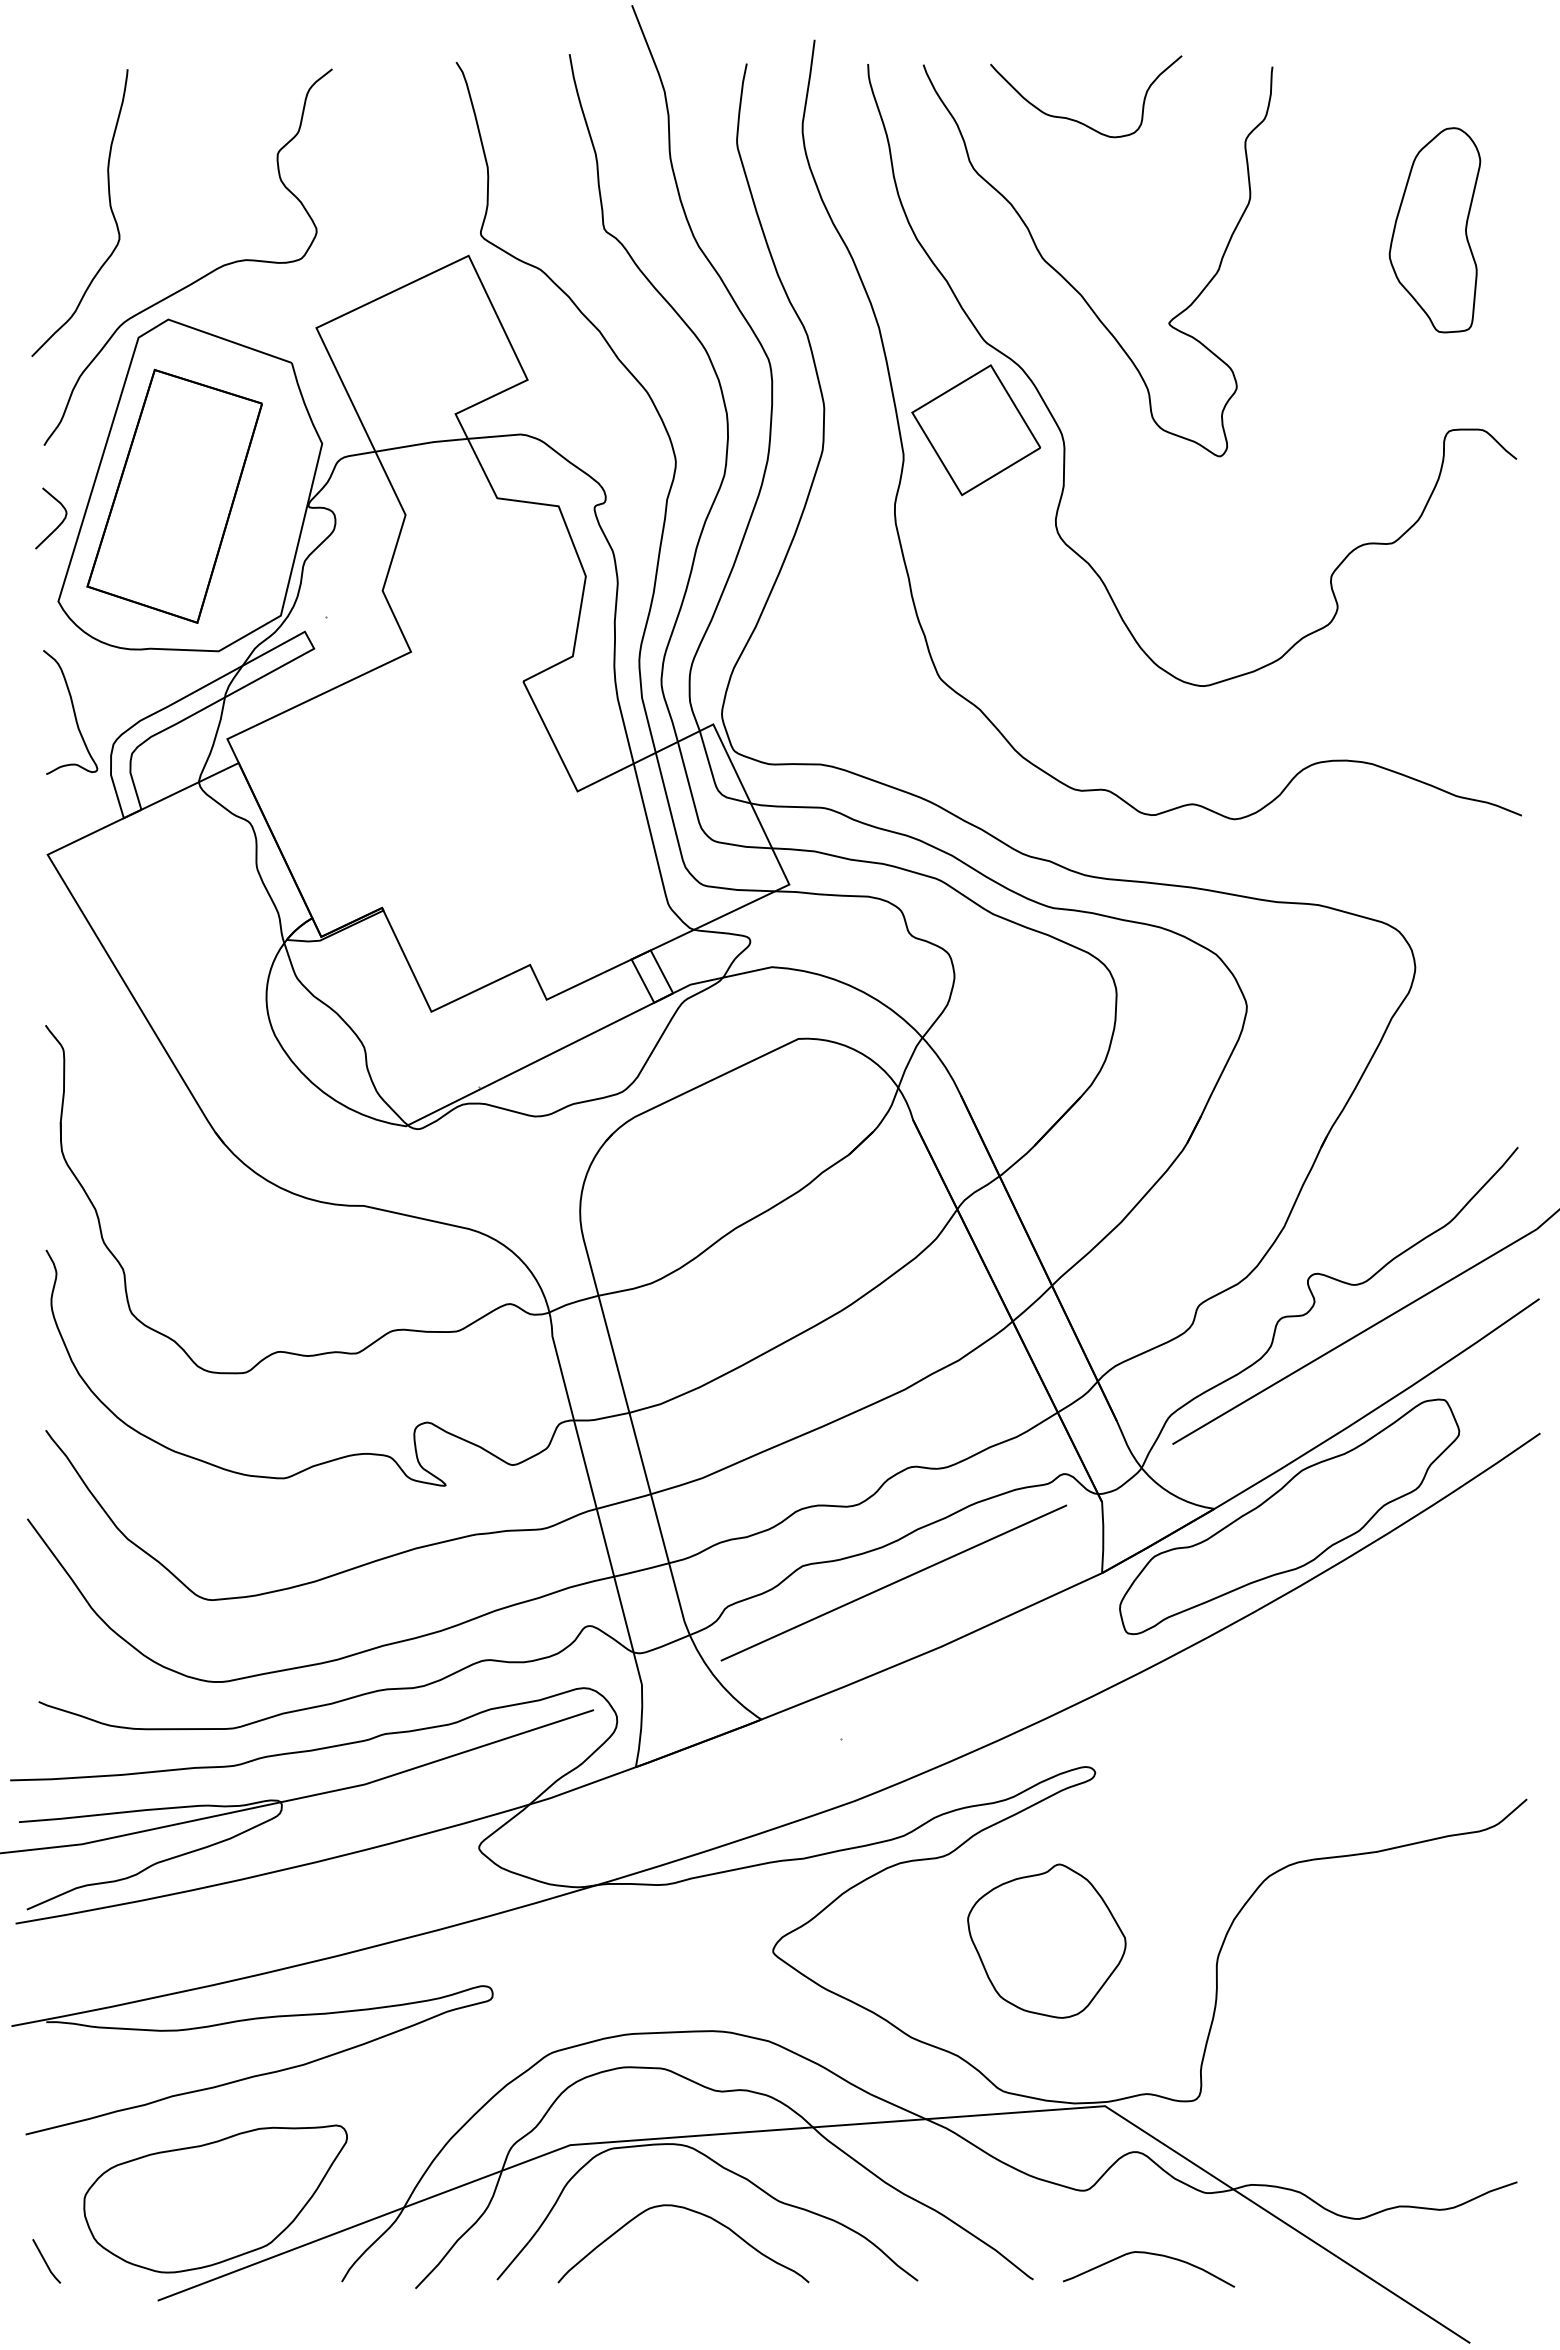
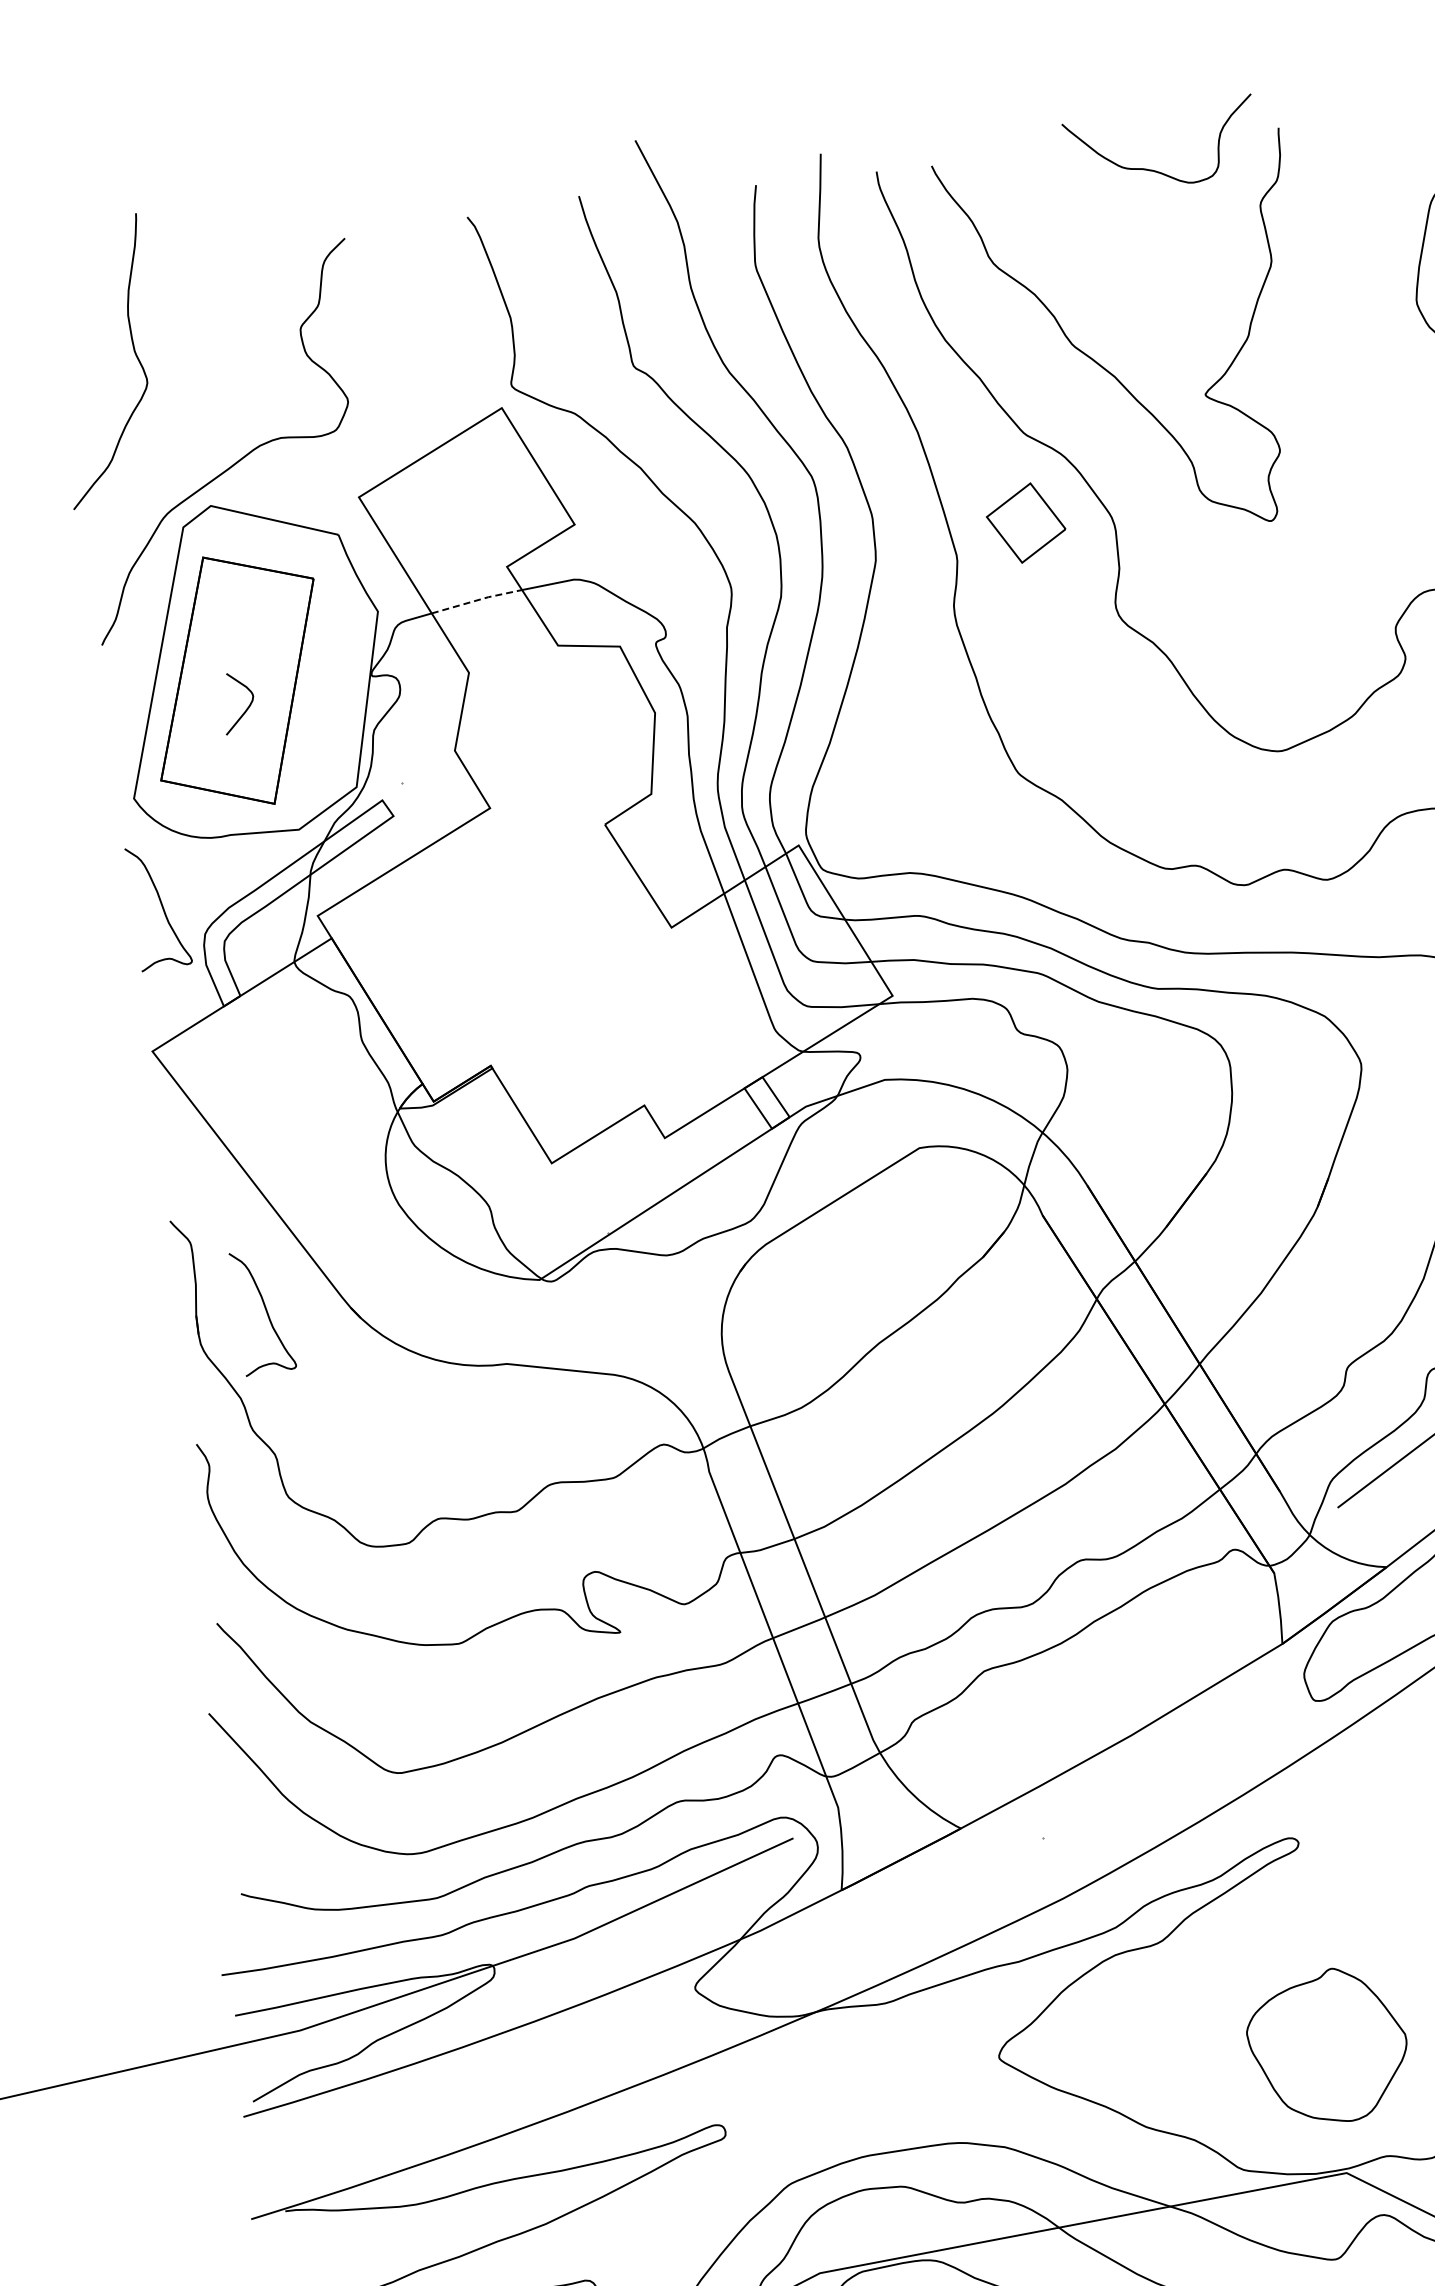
curve: (1077, 120) -> (1154, 170), moved
curve: (109, 206) -> (133, 351), moved
part: (976, 430) -> (1026, 523), size x0.6
line: (422, 443) -> (477, 599), solid -> dashed
curve: (59, 523) -> (247, 707), moved
curve: (130, 1126) -> (265, 1311), added
line: (893, 1582) -> (1076, 1677), removed
part: (1046, 1940) -> (1327, 2045), moved

